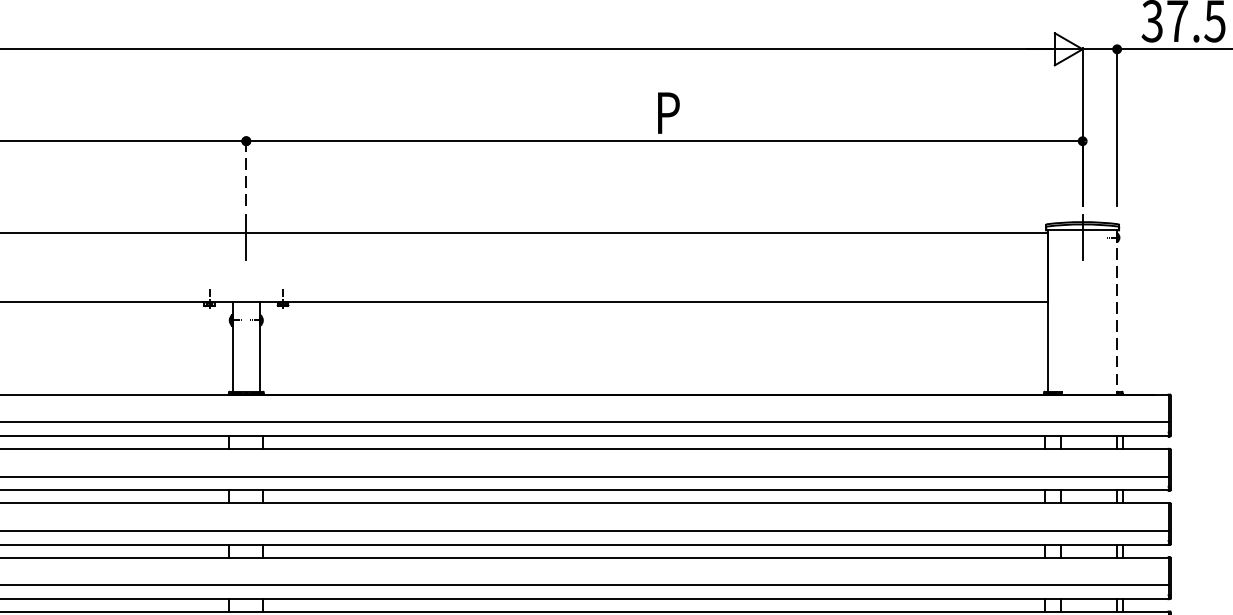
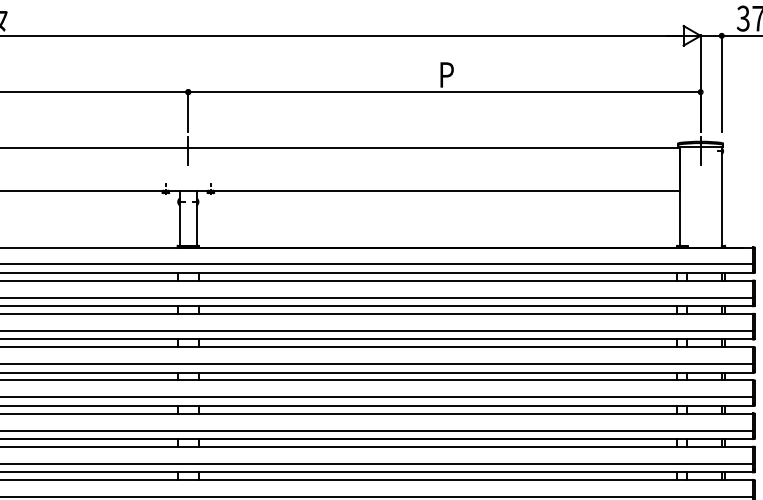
line: (246, 172) -> (188, 111), dashed -> solid
line: (1116, 313) -> (721, 197), dashed -> solid

